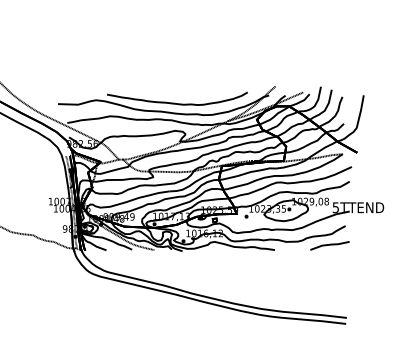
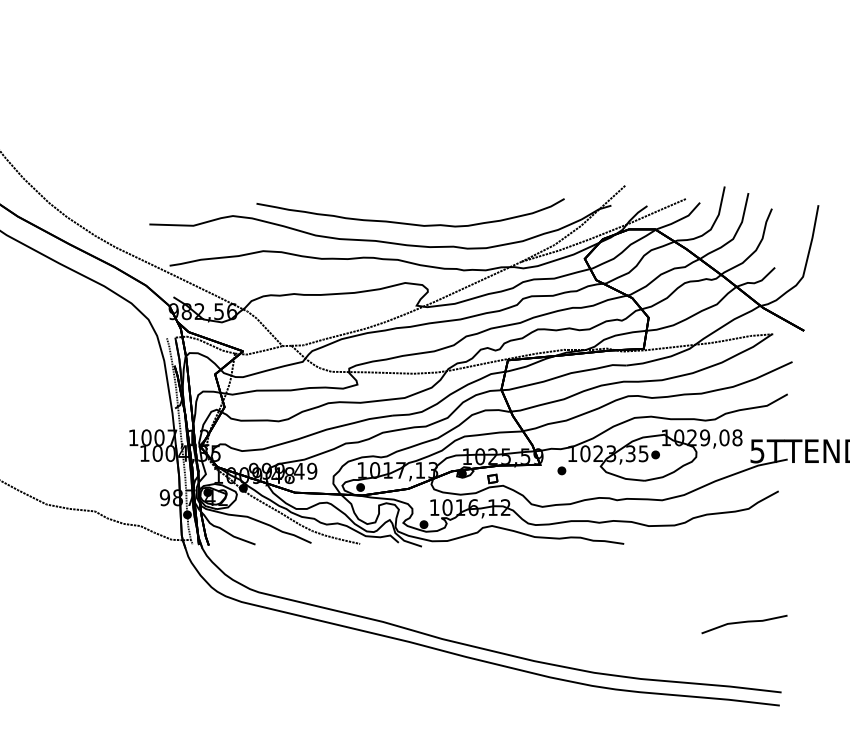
line: (329, 245) -> (743, 623), moved

